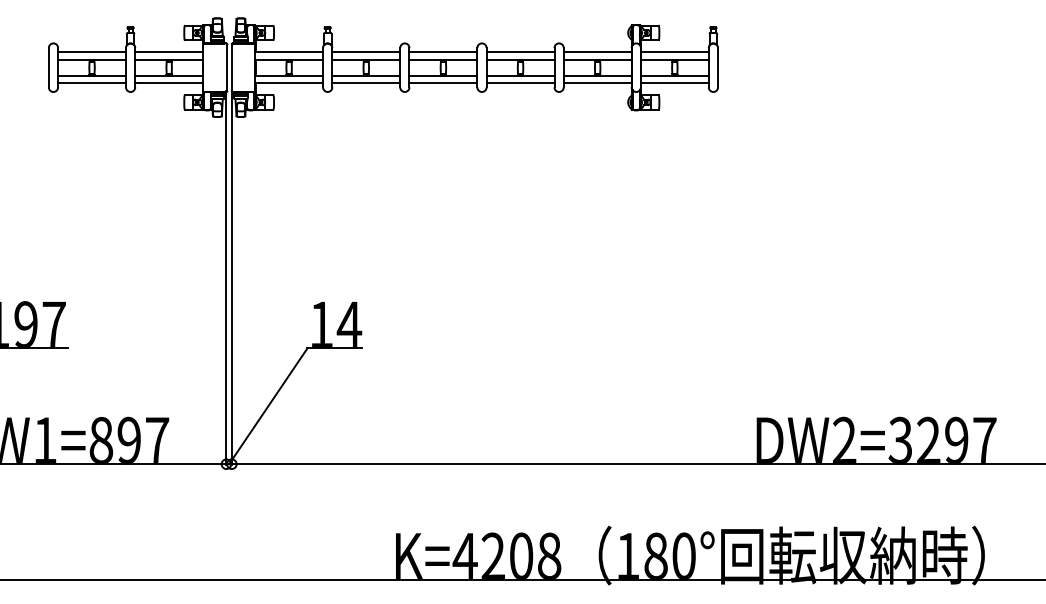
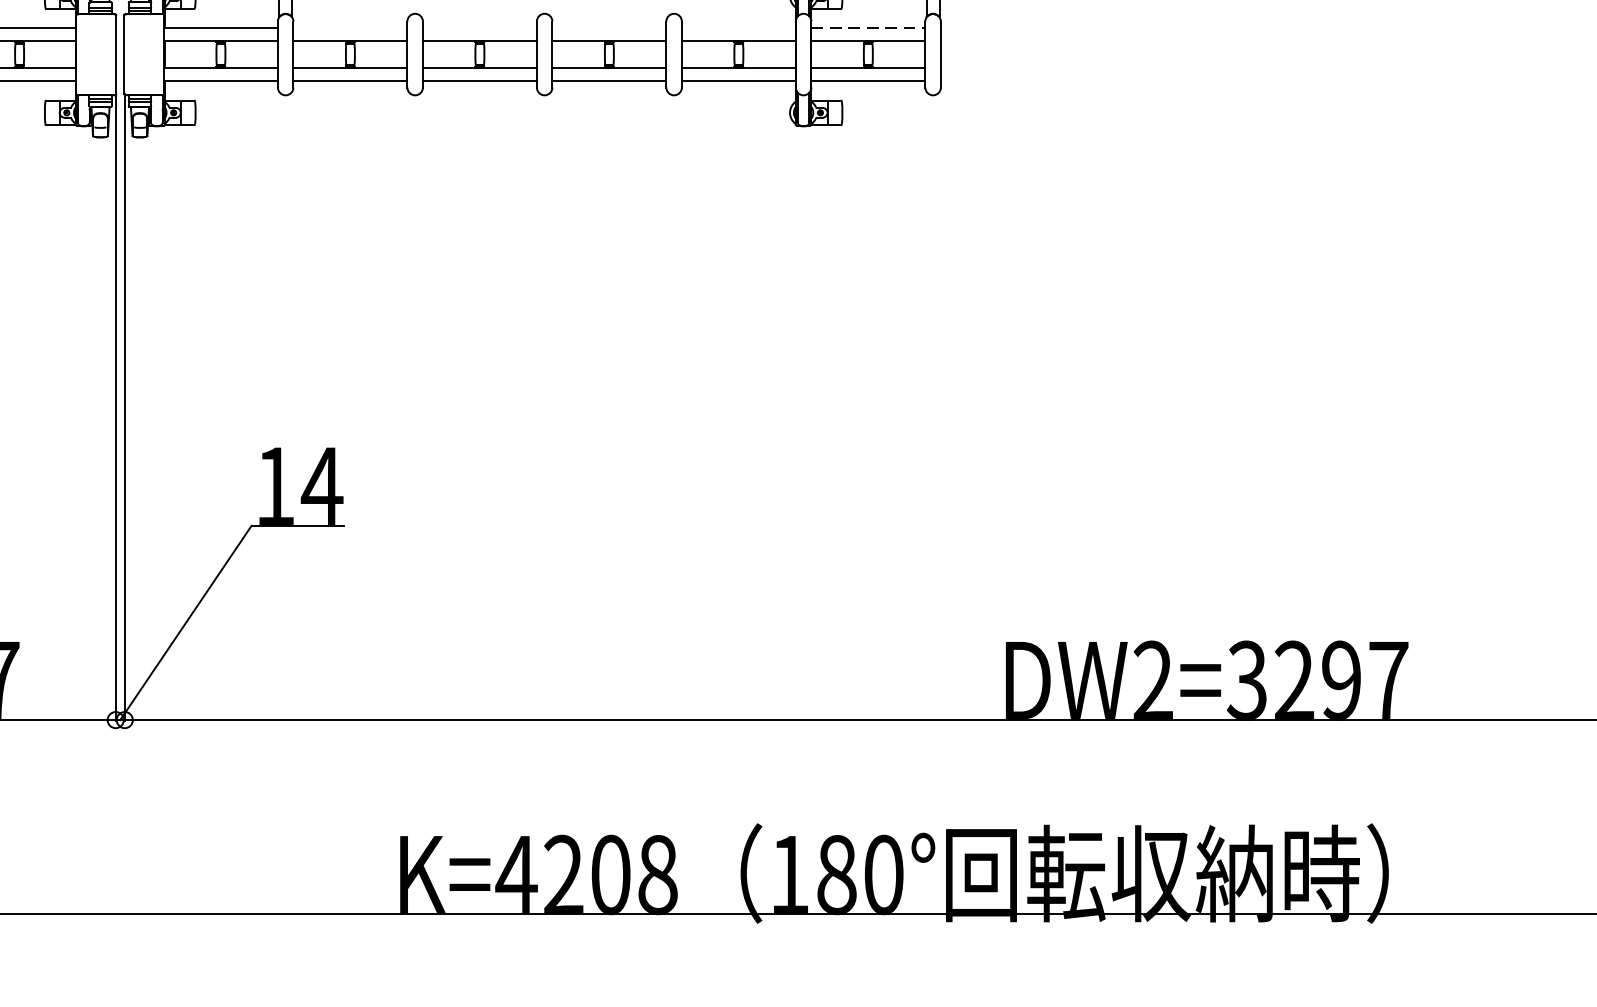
line: (366, 52) -> (350, 29), removed
line: (443, 52) -> (480, 29), removed
line: (520, 52) -> (609, 29), removed
line: (597, 52) -> (738, 29), removed
line: (674, 52) -> (867, 29), solid -> dashed

